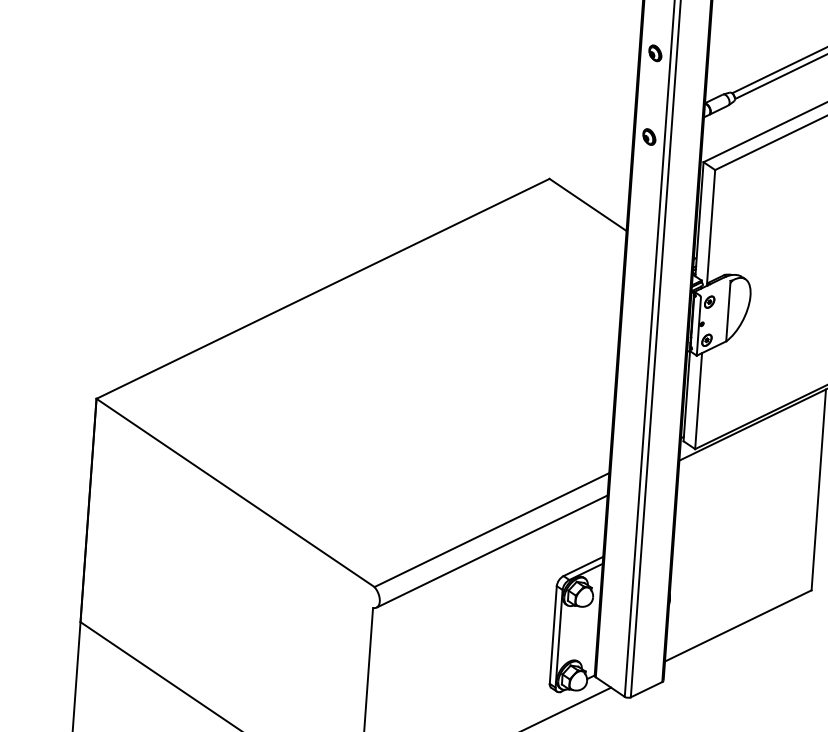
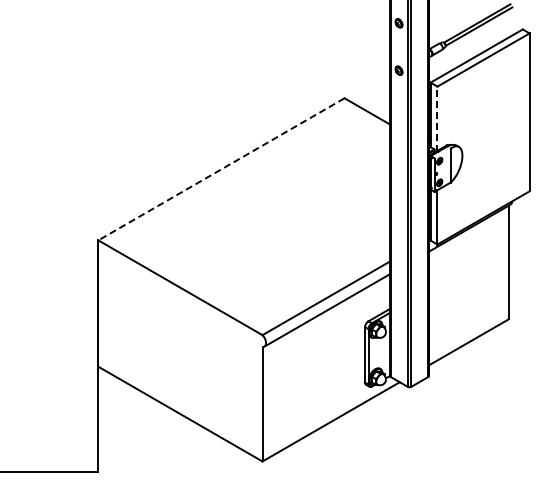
line: (711, 228) -> (437, 119), solid -> dashed
line: (323, 289) -> (221, 169), solid -> dashed

